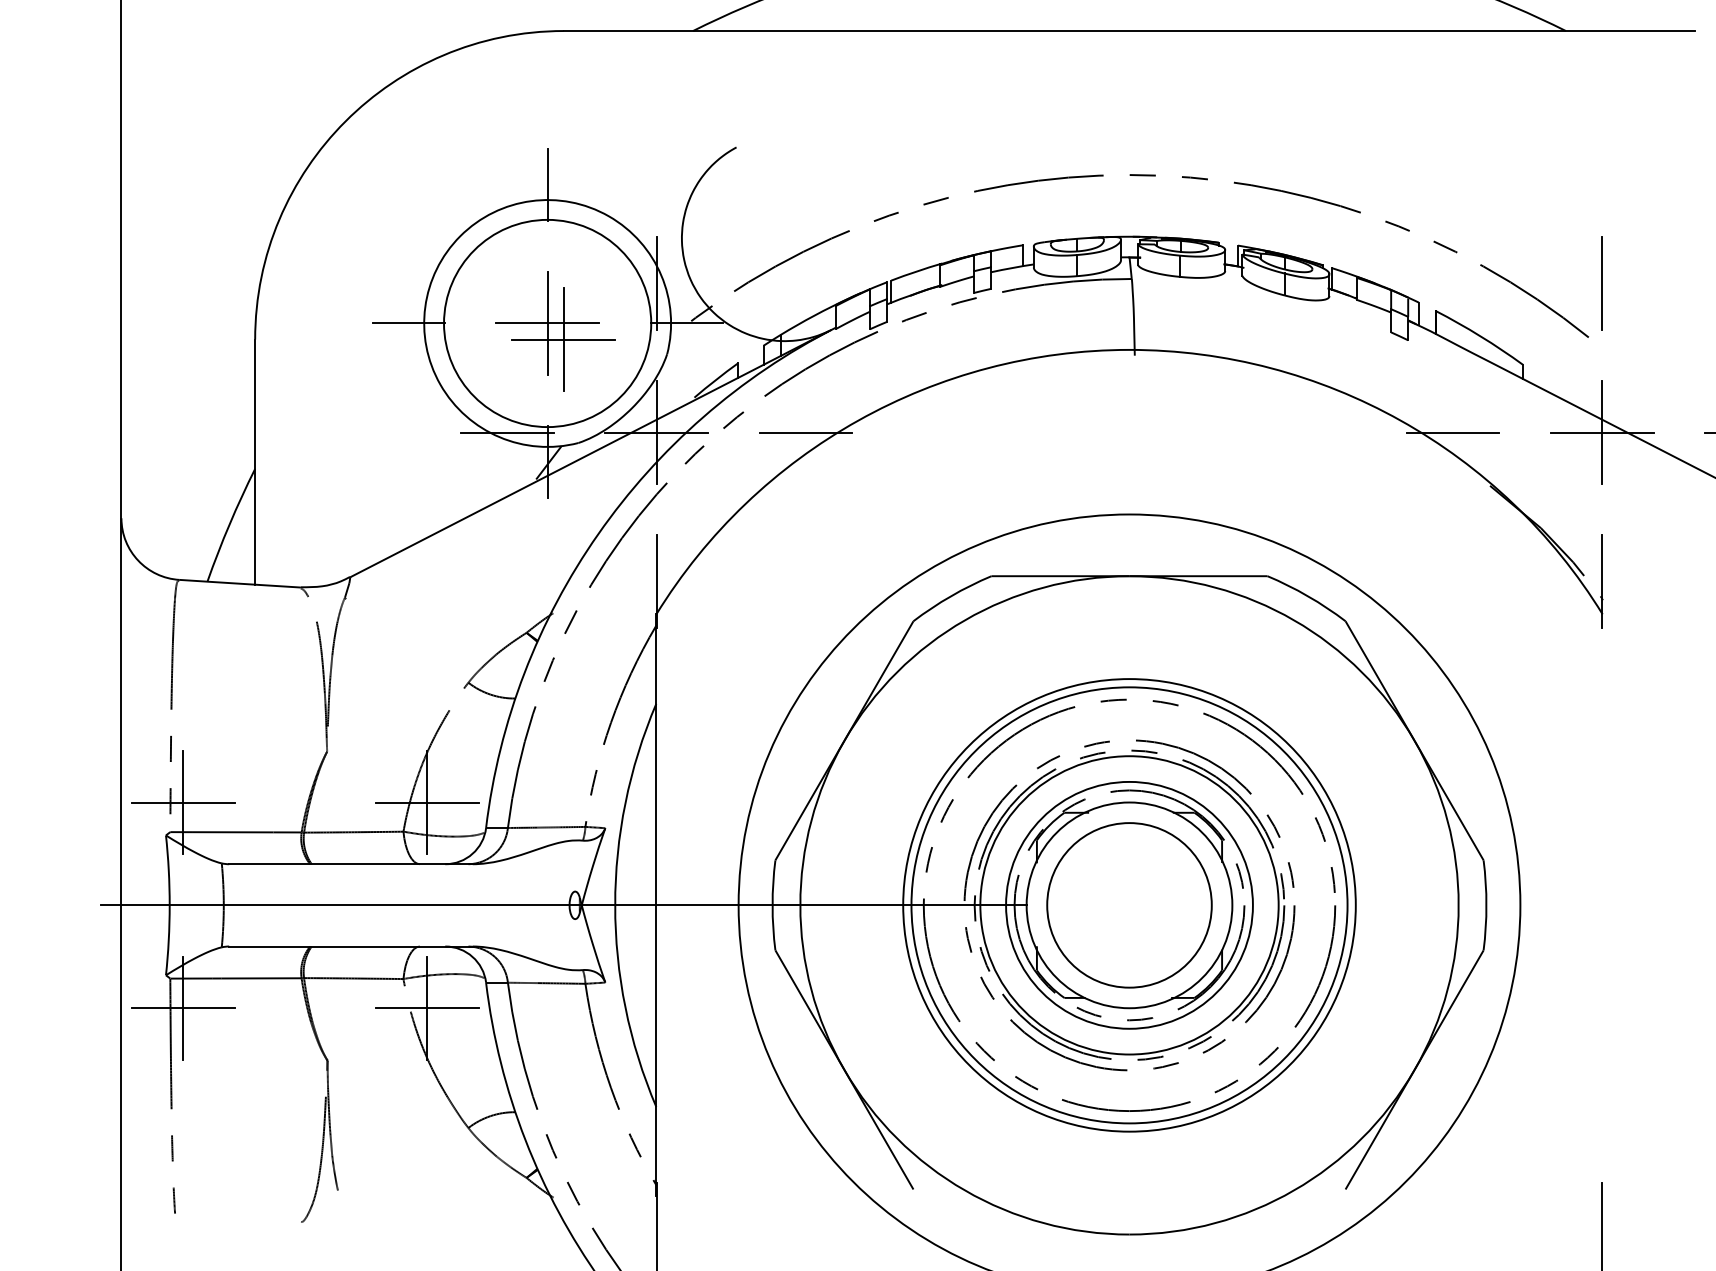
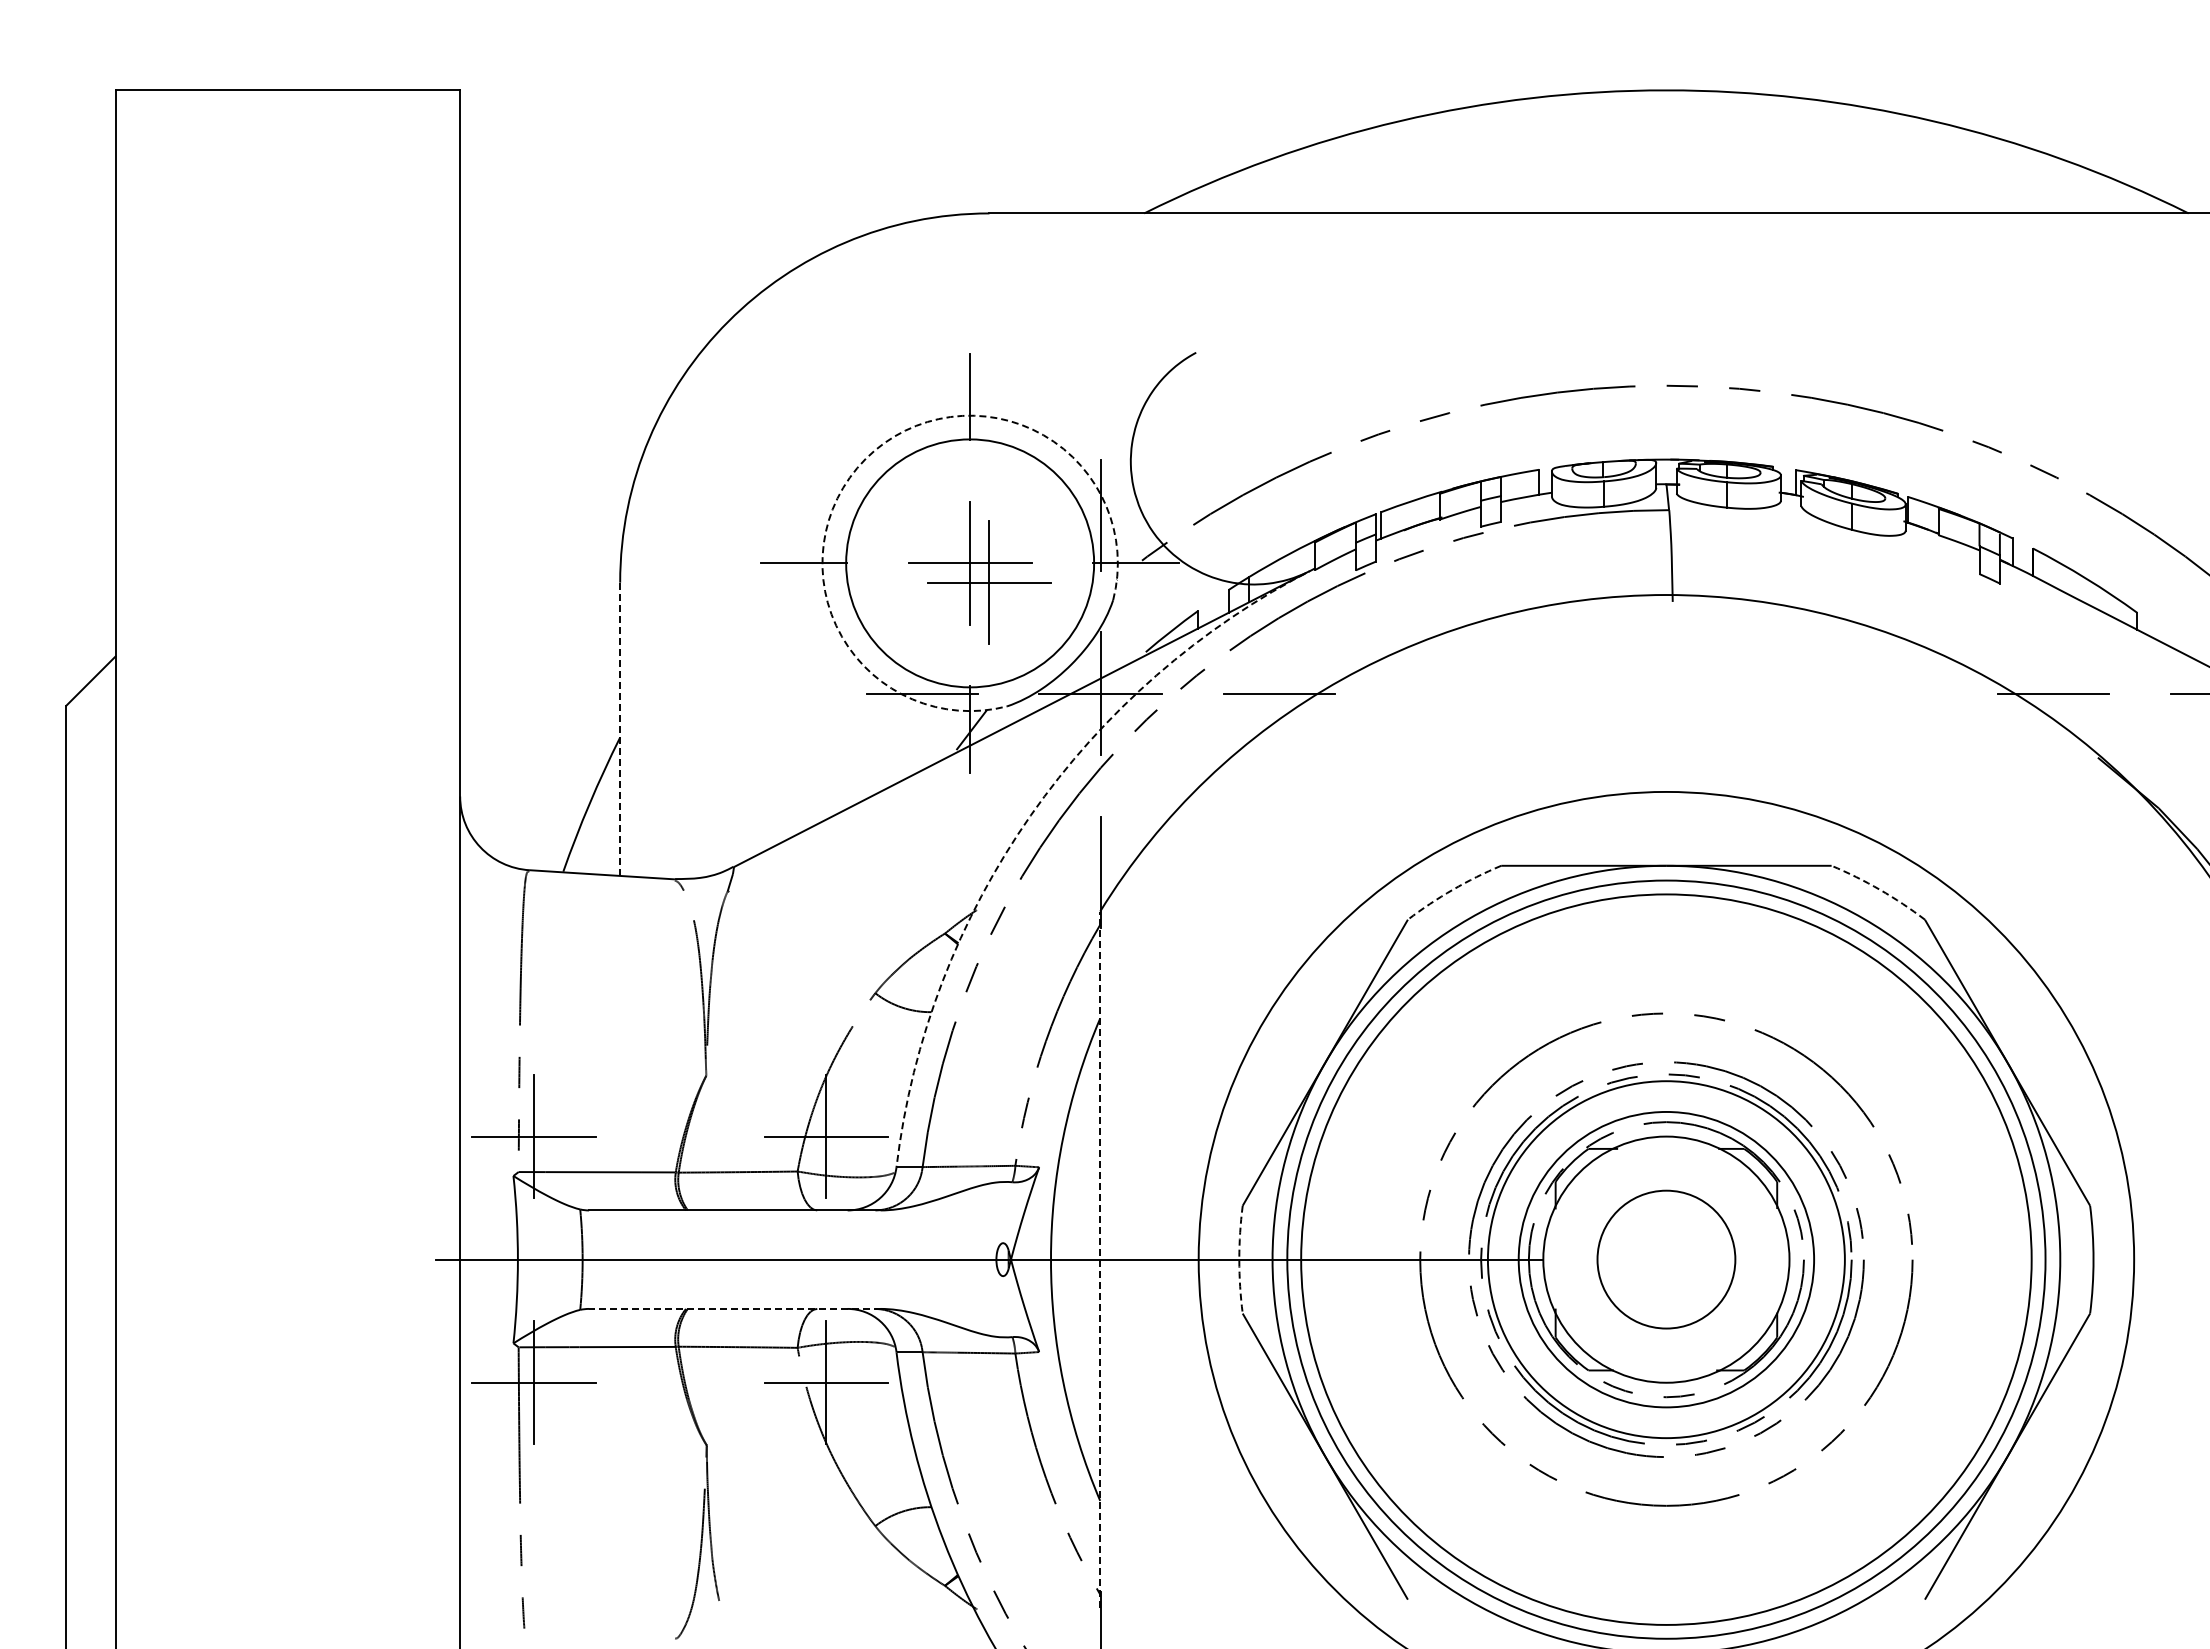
arc: (460, 235) -> (865, 458), solid -> dashed
line: (255, 462) -> (620, 729), solid -> dashed
arc: (598, 534) -> (1030, 815), solid -> dashed
arc: (950, 596) -> (1452, 889), solid -> dashed
arc: (1307, 596) -> (1879, 889), solid -> dashed
line: (656, 905) -> (1100, 1259), solid -> dashed
arc: (772, 905) -> (1239, 1259), solid -> dashed
circle: (1129, 905) -> (1666, 1259), size x0.7
circle: (1129, 905) -> (1666, 1259), size x1.4
circle: (1129, 905) -> (1666, 1259), size x1.4
line: (350, 946) -> (734, 1308), solid -> dashed

